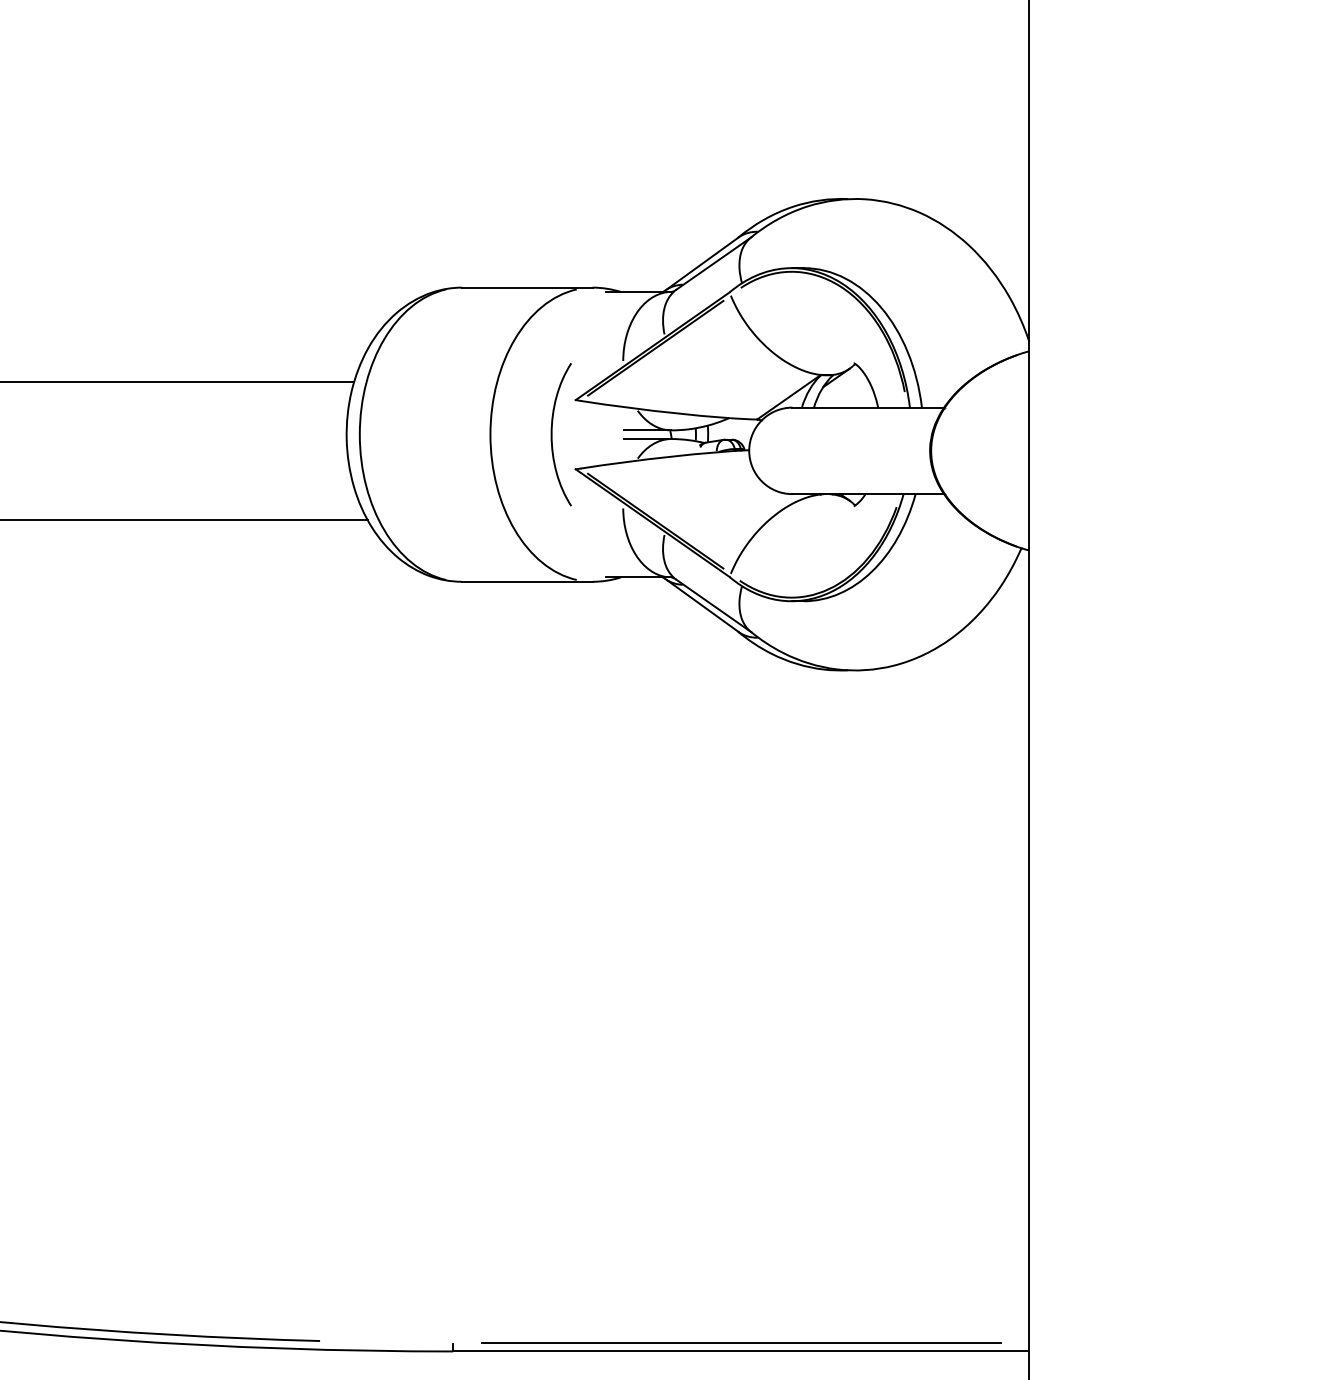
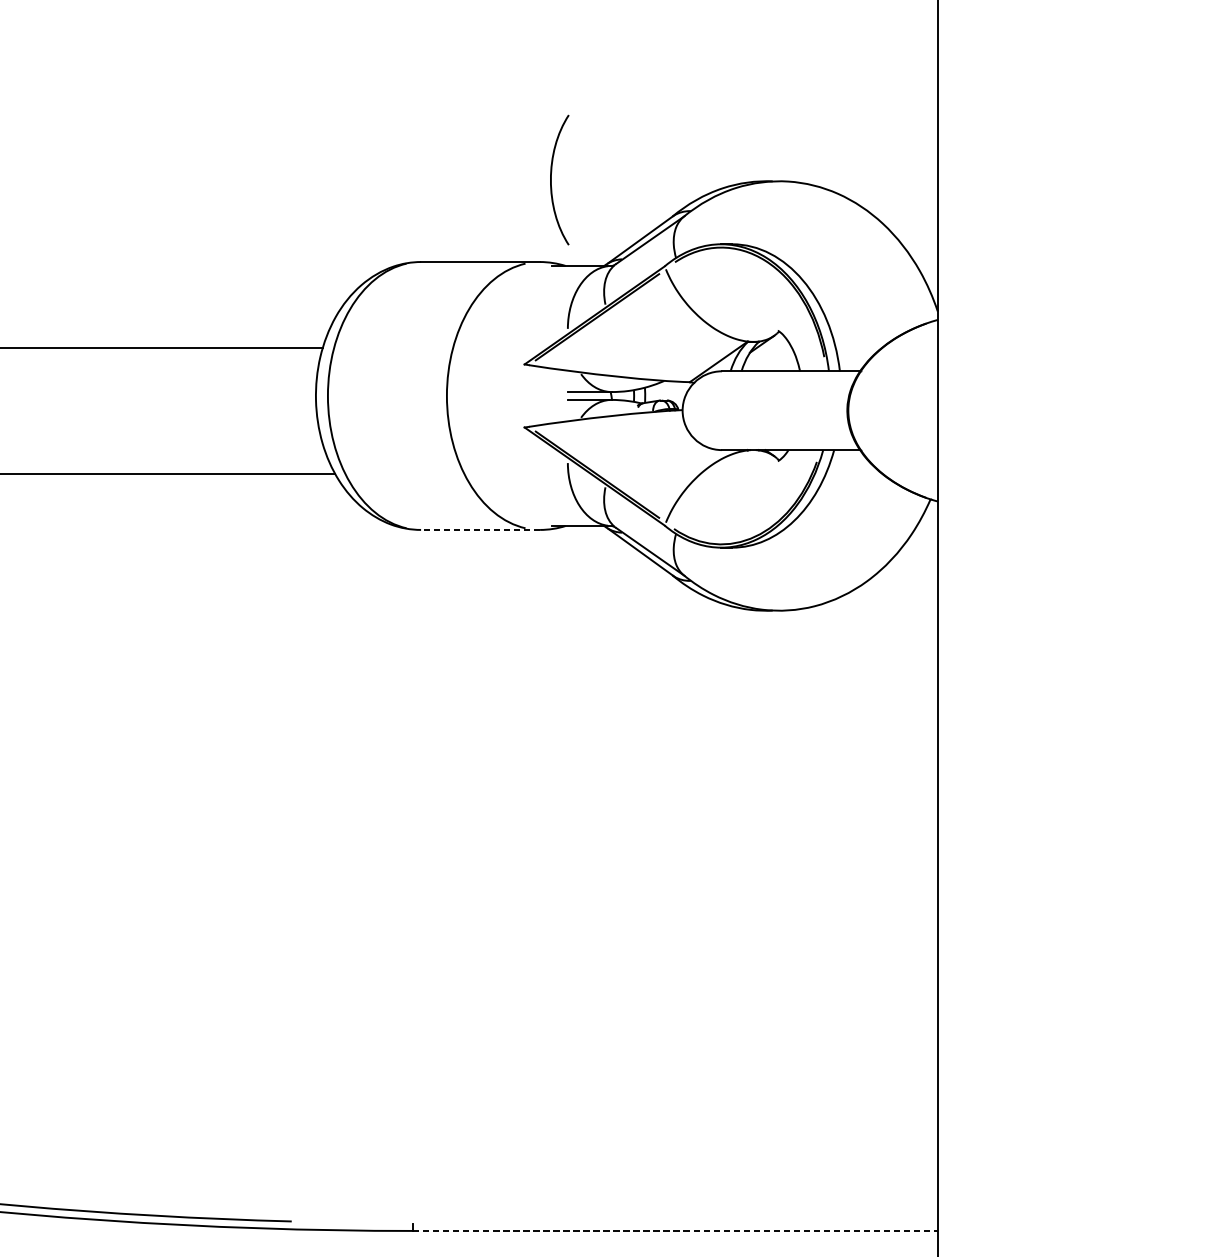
curve: (552, 434) -> (551, 179), moved
line: (526, 581) -> (479, 529), solid -> dashed
line: (740, 1342) -> (674, 1222), removed
line: (741, 1351) -> (675, 1230), solid -> dashed

